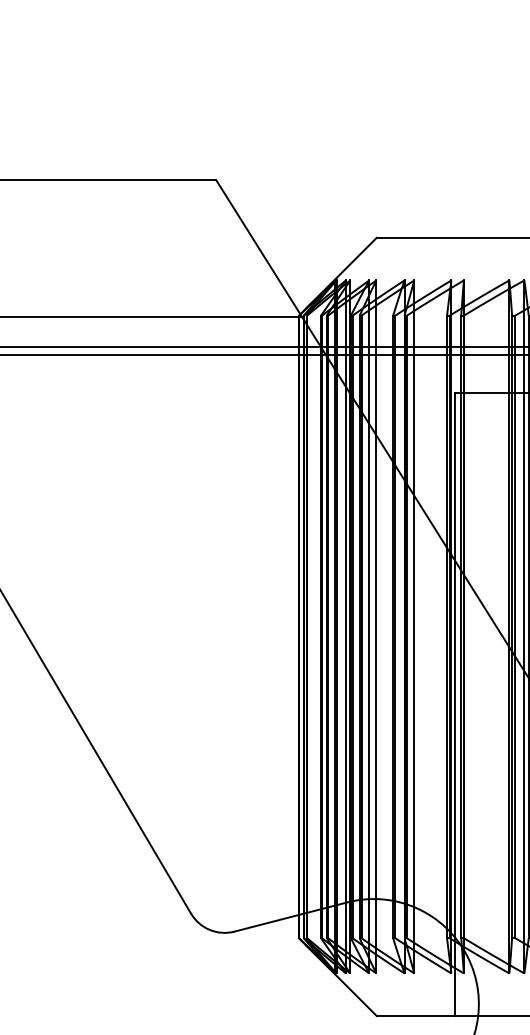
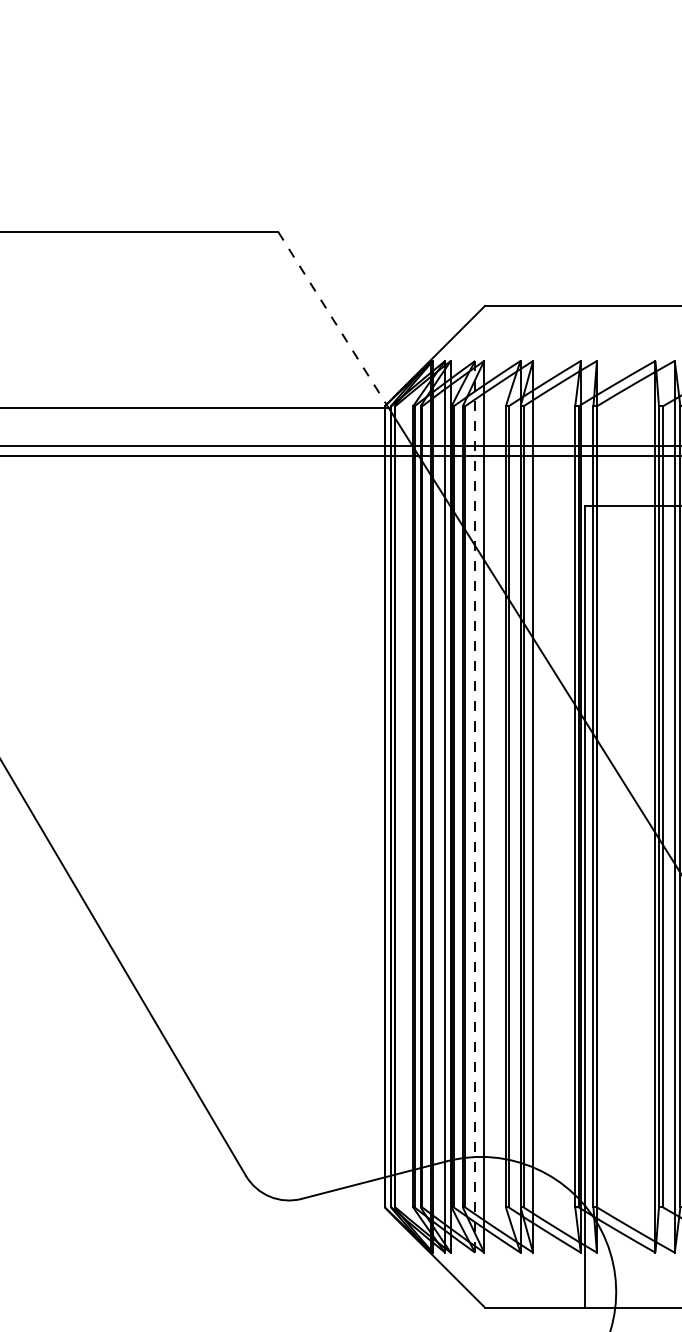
line: (259, 248) -> (333, 319), solid -> dashed
line: (369, 626) -> (475, 806), solid -> dashed

